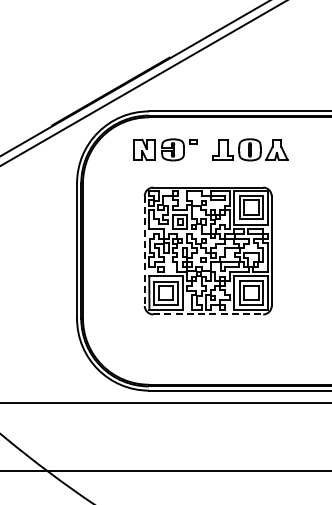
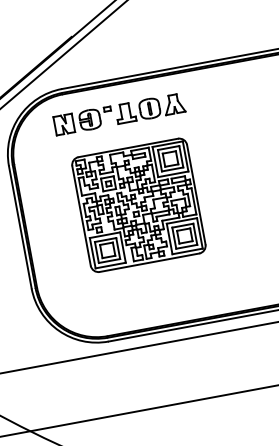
part: (250, 149) -> (150, 108), moved
line: (144, 251) -> (81, 216), dashed -> solid
line: (208, 314) -> (149, 262), dashed -> solid

